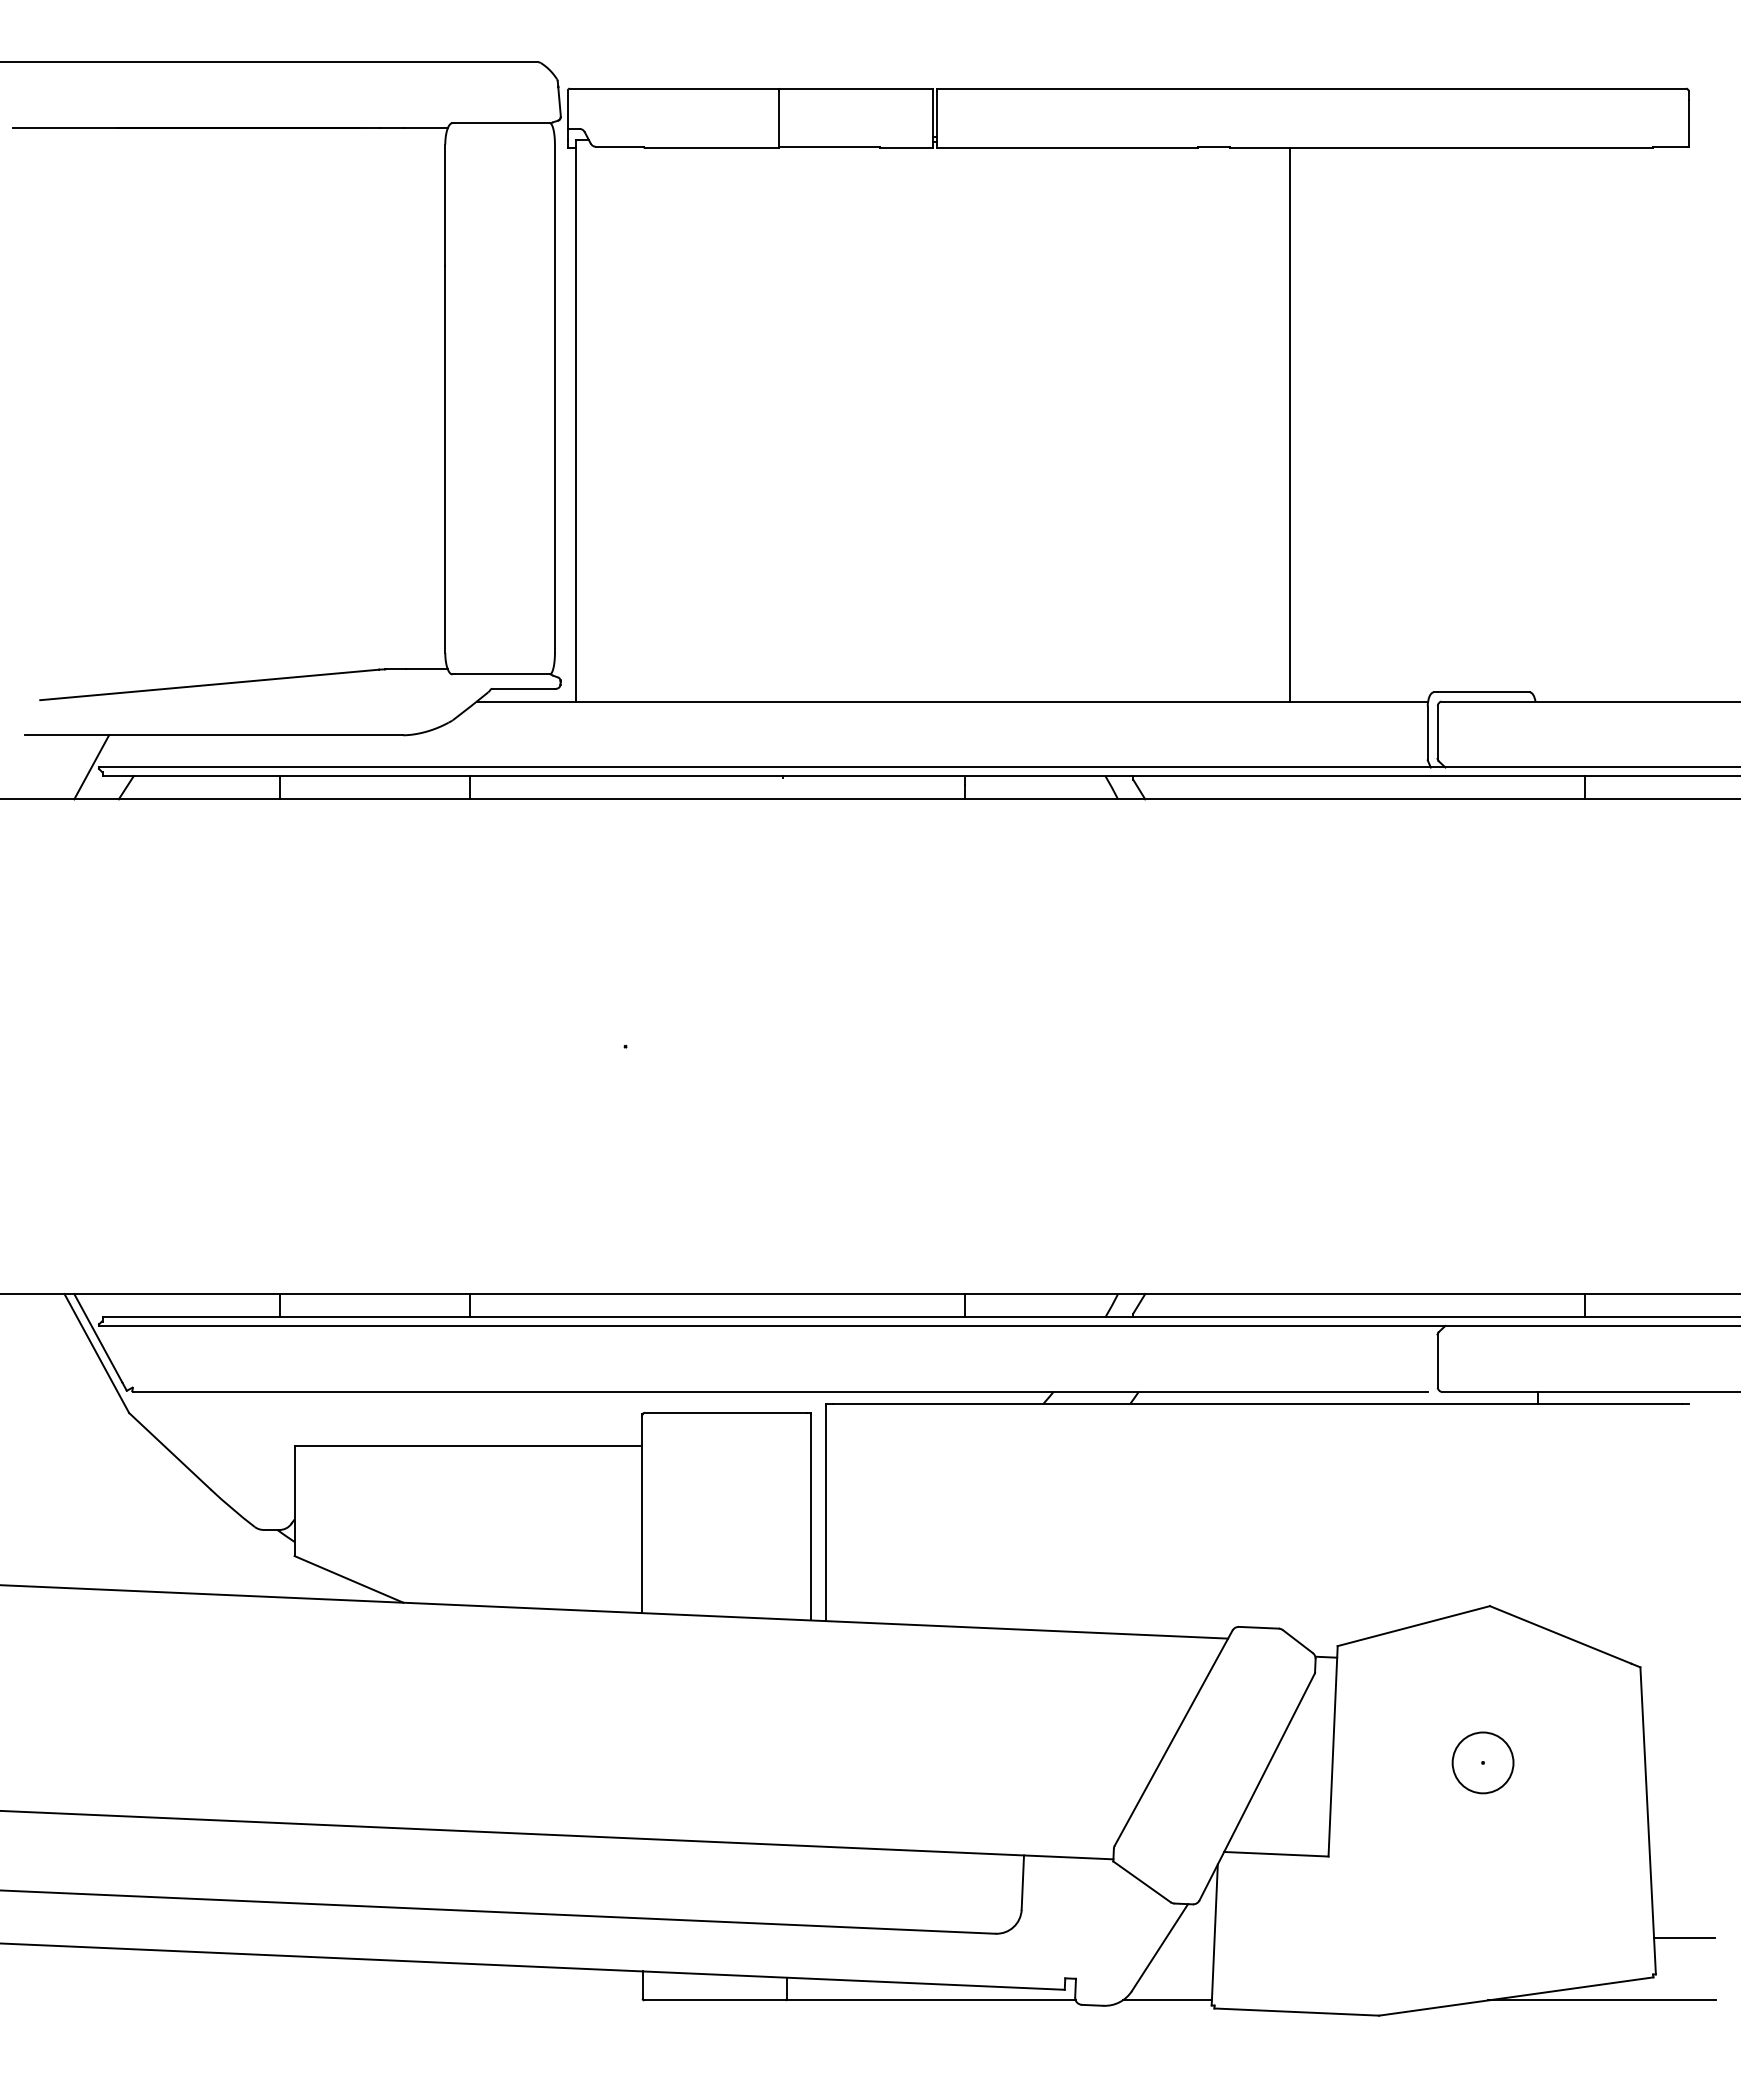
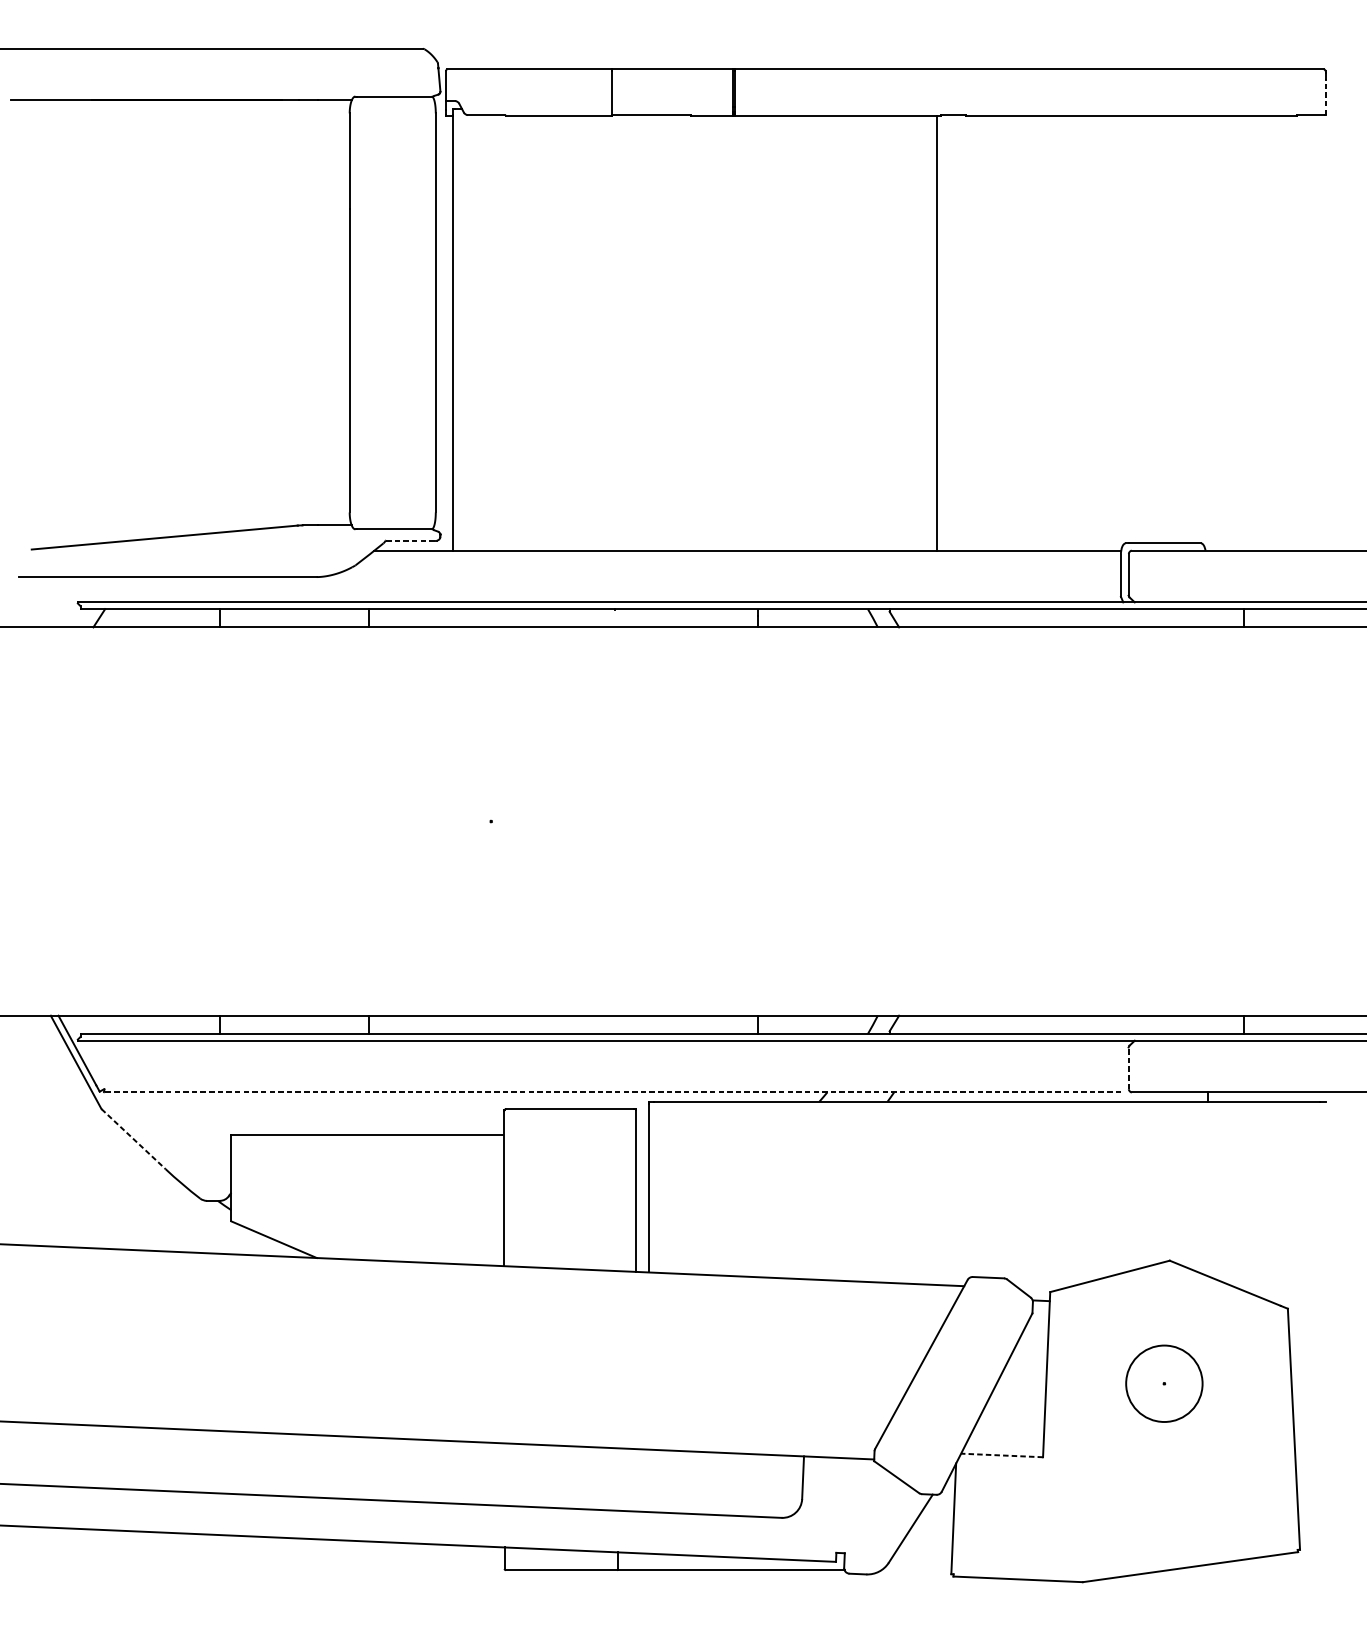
line: (1688, 123) -> (1325, 96), solid -> dashed
line: (1289, 424) -> (936, 333), moved
line: (523, 688) -> (411, 540), solid -> dashed
line: (91, 767) -> (71, 602), removed
line: (1437, 1361) -> (1128, 1068), solid -> dashed
line: (780, 1391) -> (612, 1092), solid -> dashed
line: (169, 1451) -> (133, 1139), solid -> dashed
circle: (1482, 1762) -> (1163, 1383), size x1.6
line: (1275, 1854) -> (1001, 1455), solid -> dashed
line: (1684, 1937) -> (1322, 1520), removed
line: (1166, 2000) -> (915, 1570), removed
line: (1601, 2000) -> (1257, 1570), removed

